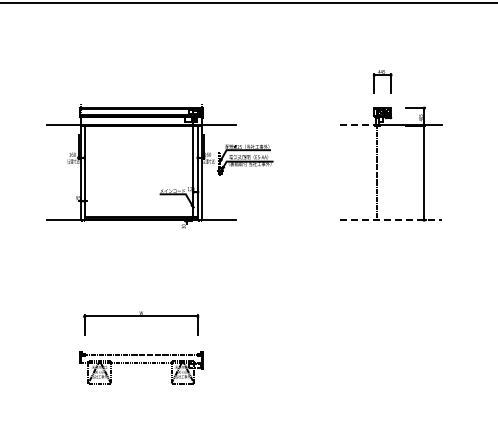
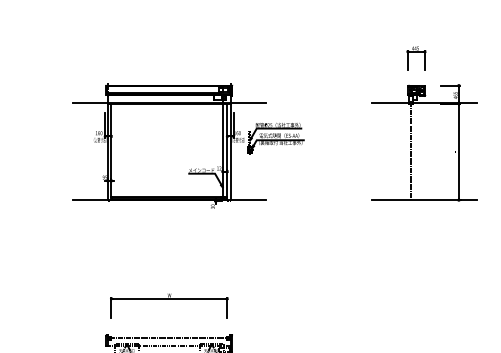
line: (357, 125) -> (390, 103), dashed -> solid
line: (391, 220) -> (425, 200), dashed -> solid

